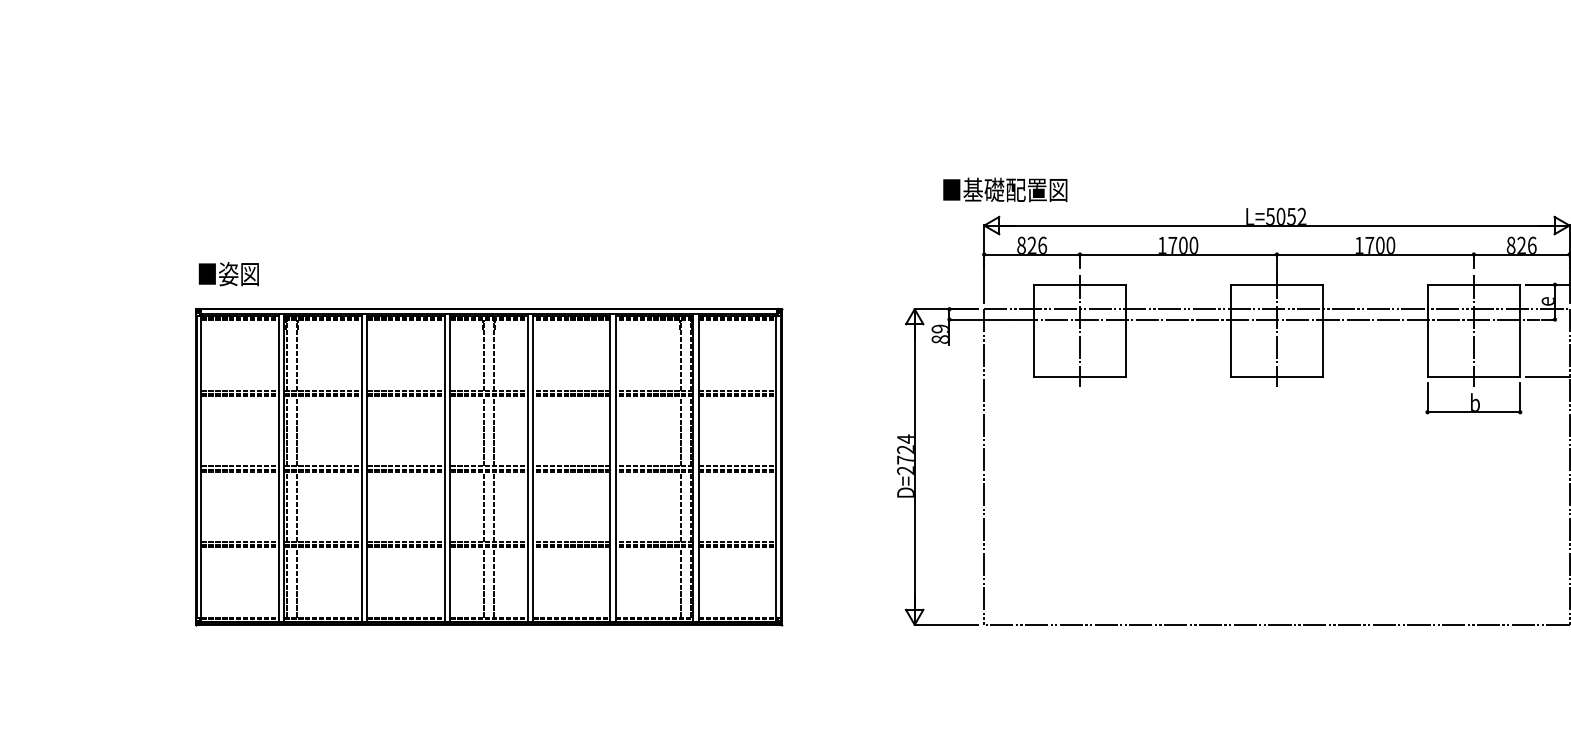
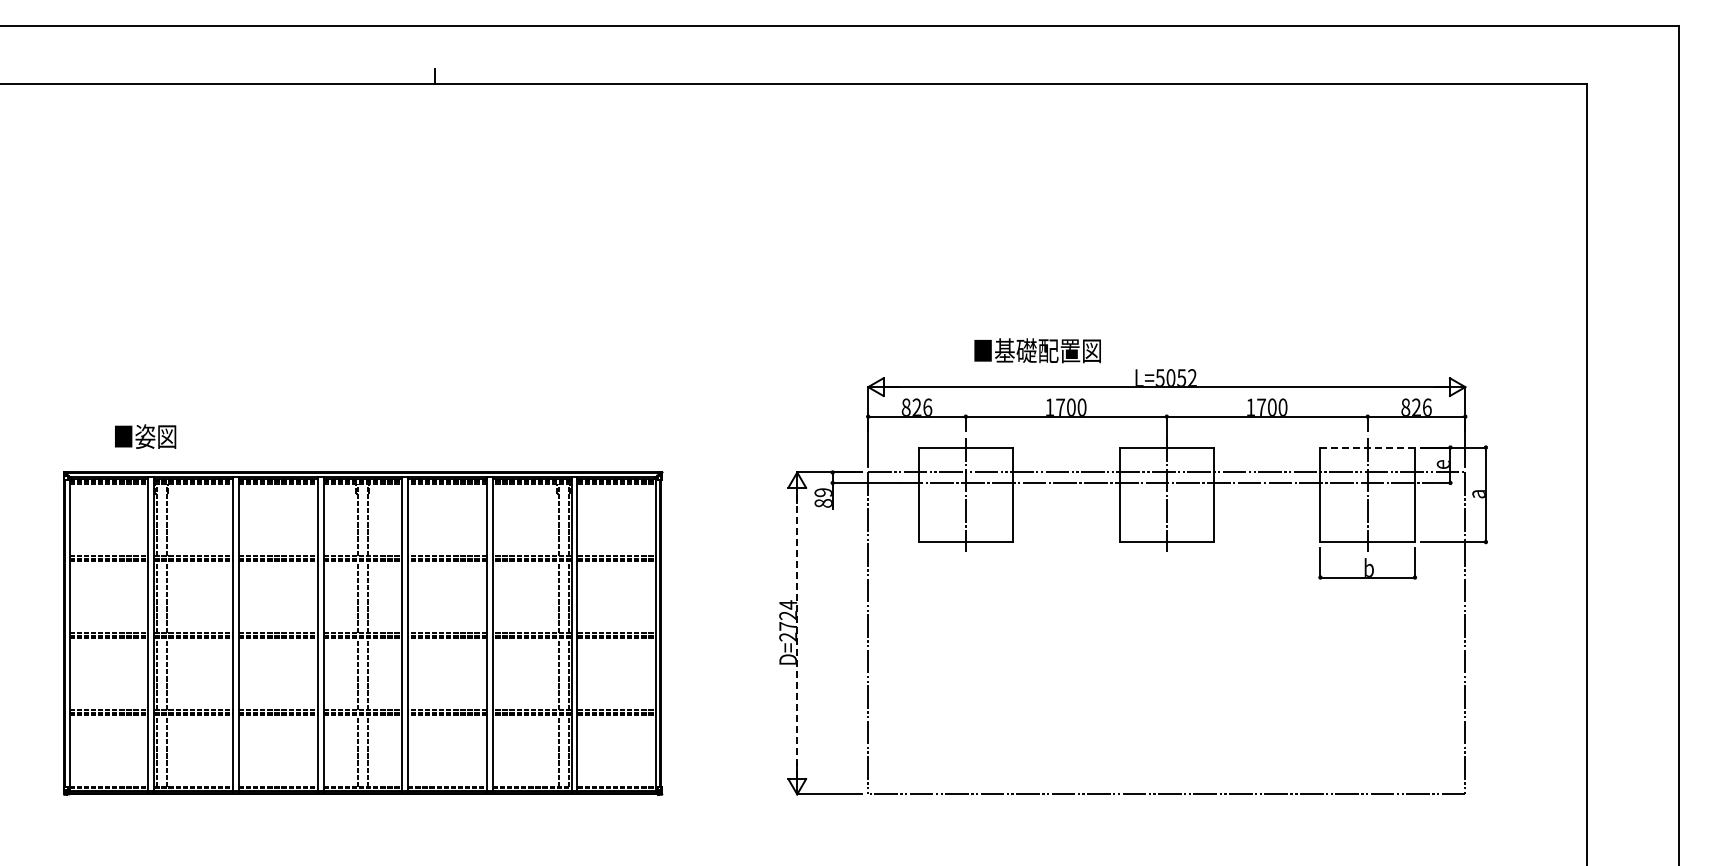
text: (1005, 189) -> (1037, 350), moved
text: (228, 273) -> (145, 436), moved
line: (1473, 284) -> (1367, 447), solid -> dashed
line: (914, 466) -> (797, 632), solid -> dashed

